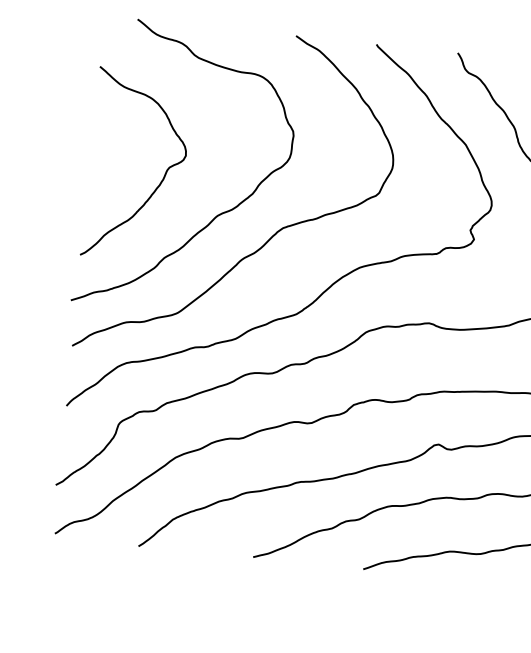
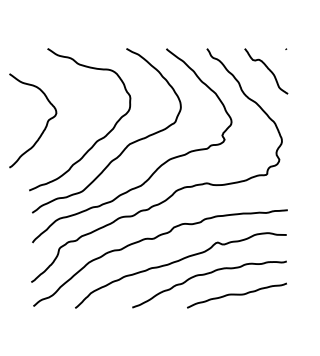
curve: (161, 177) -> (45, 125), moved

